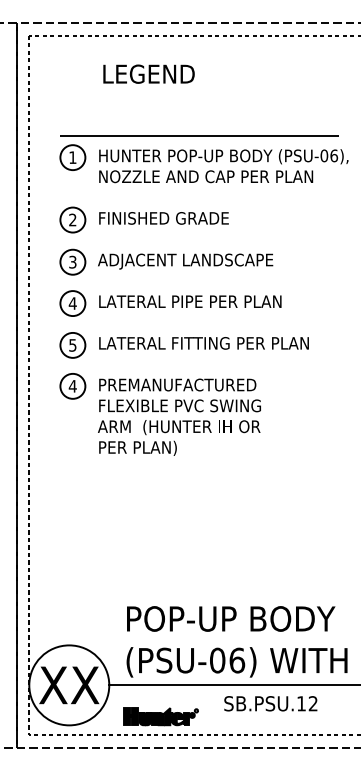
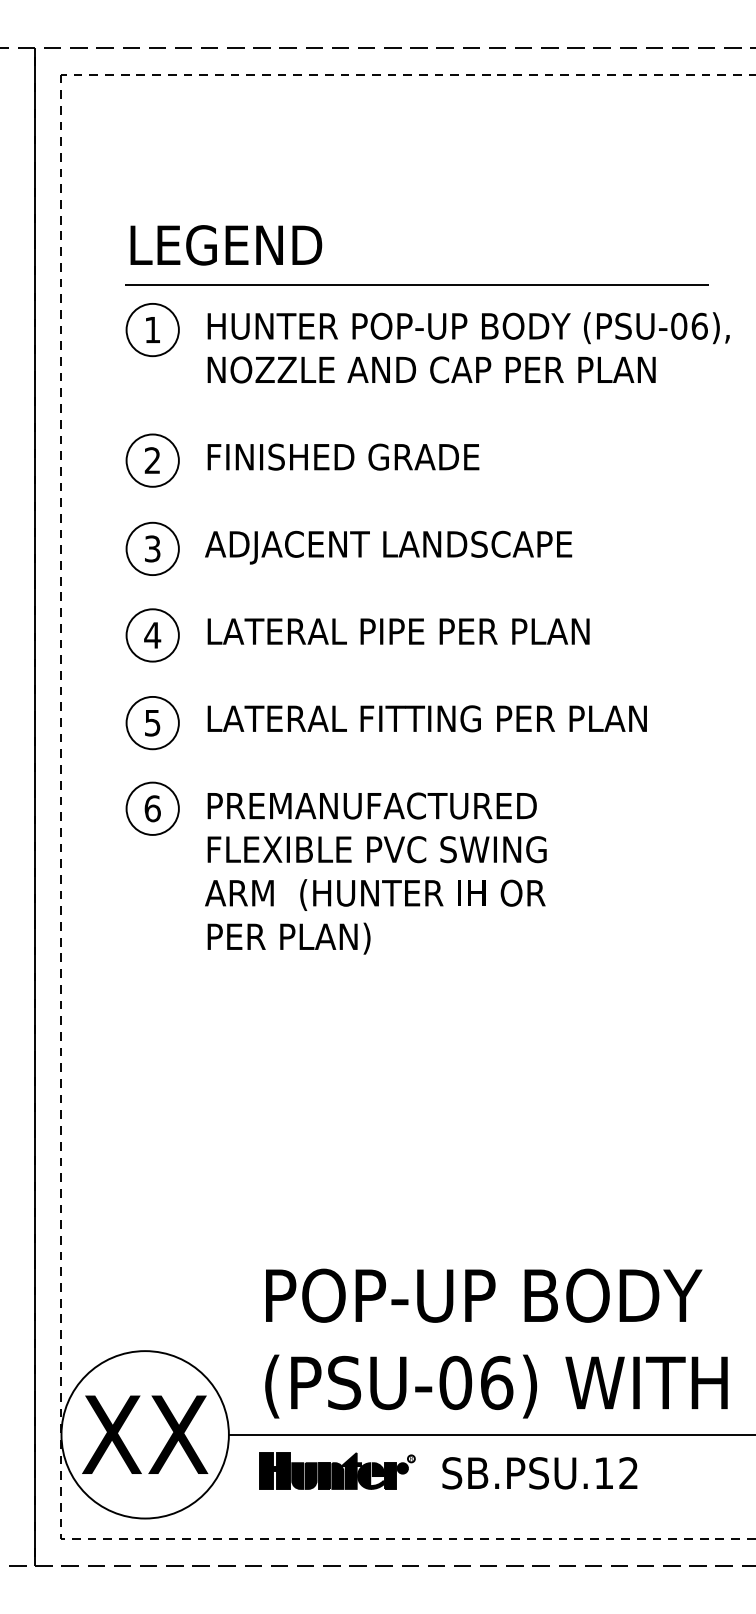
text: (148, 73) -> (225, 243), moved
text: (72, 386) -> (151, 809), 4 -> 6
text: (270, 703) -> (539, 1472), moved
part: (160, 716) -> (336, 1470), moved

